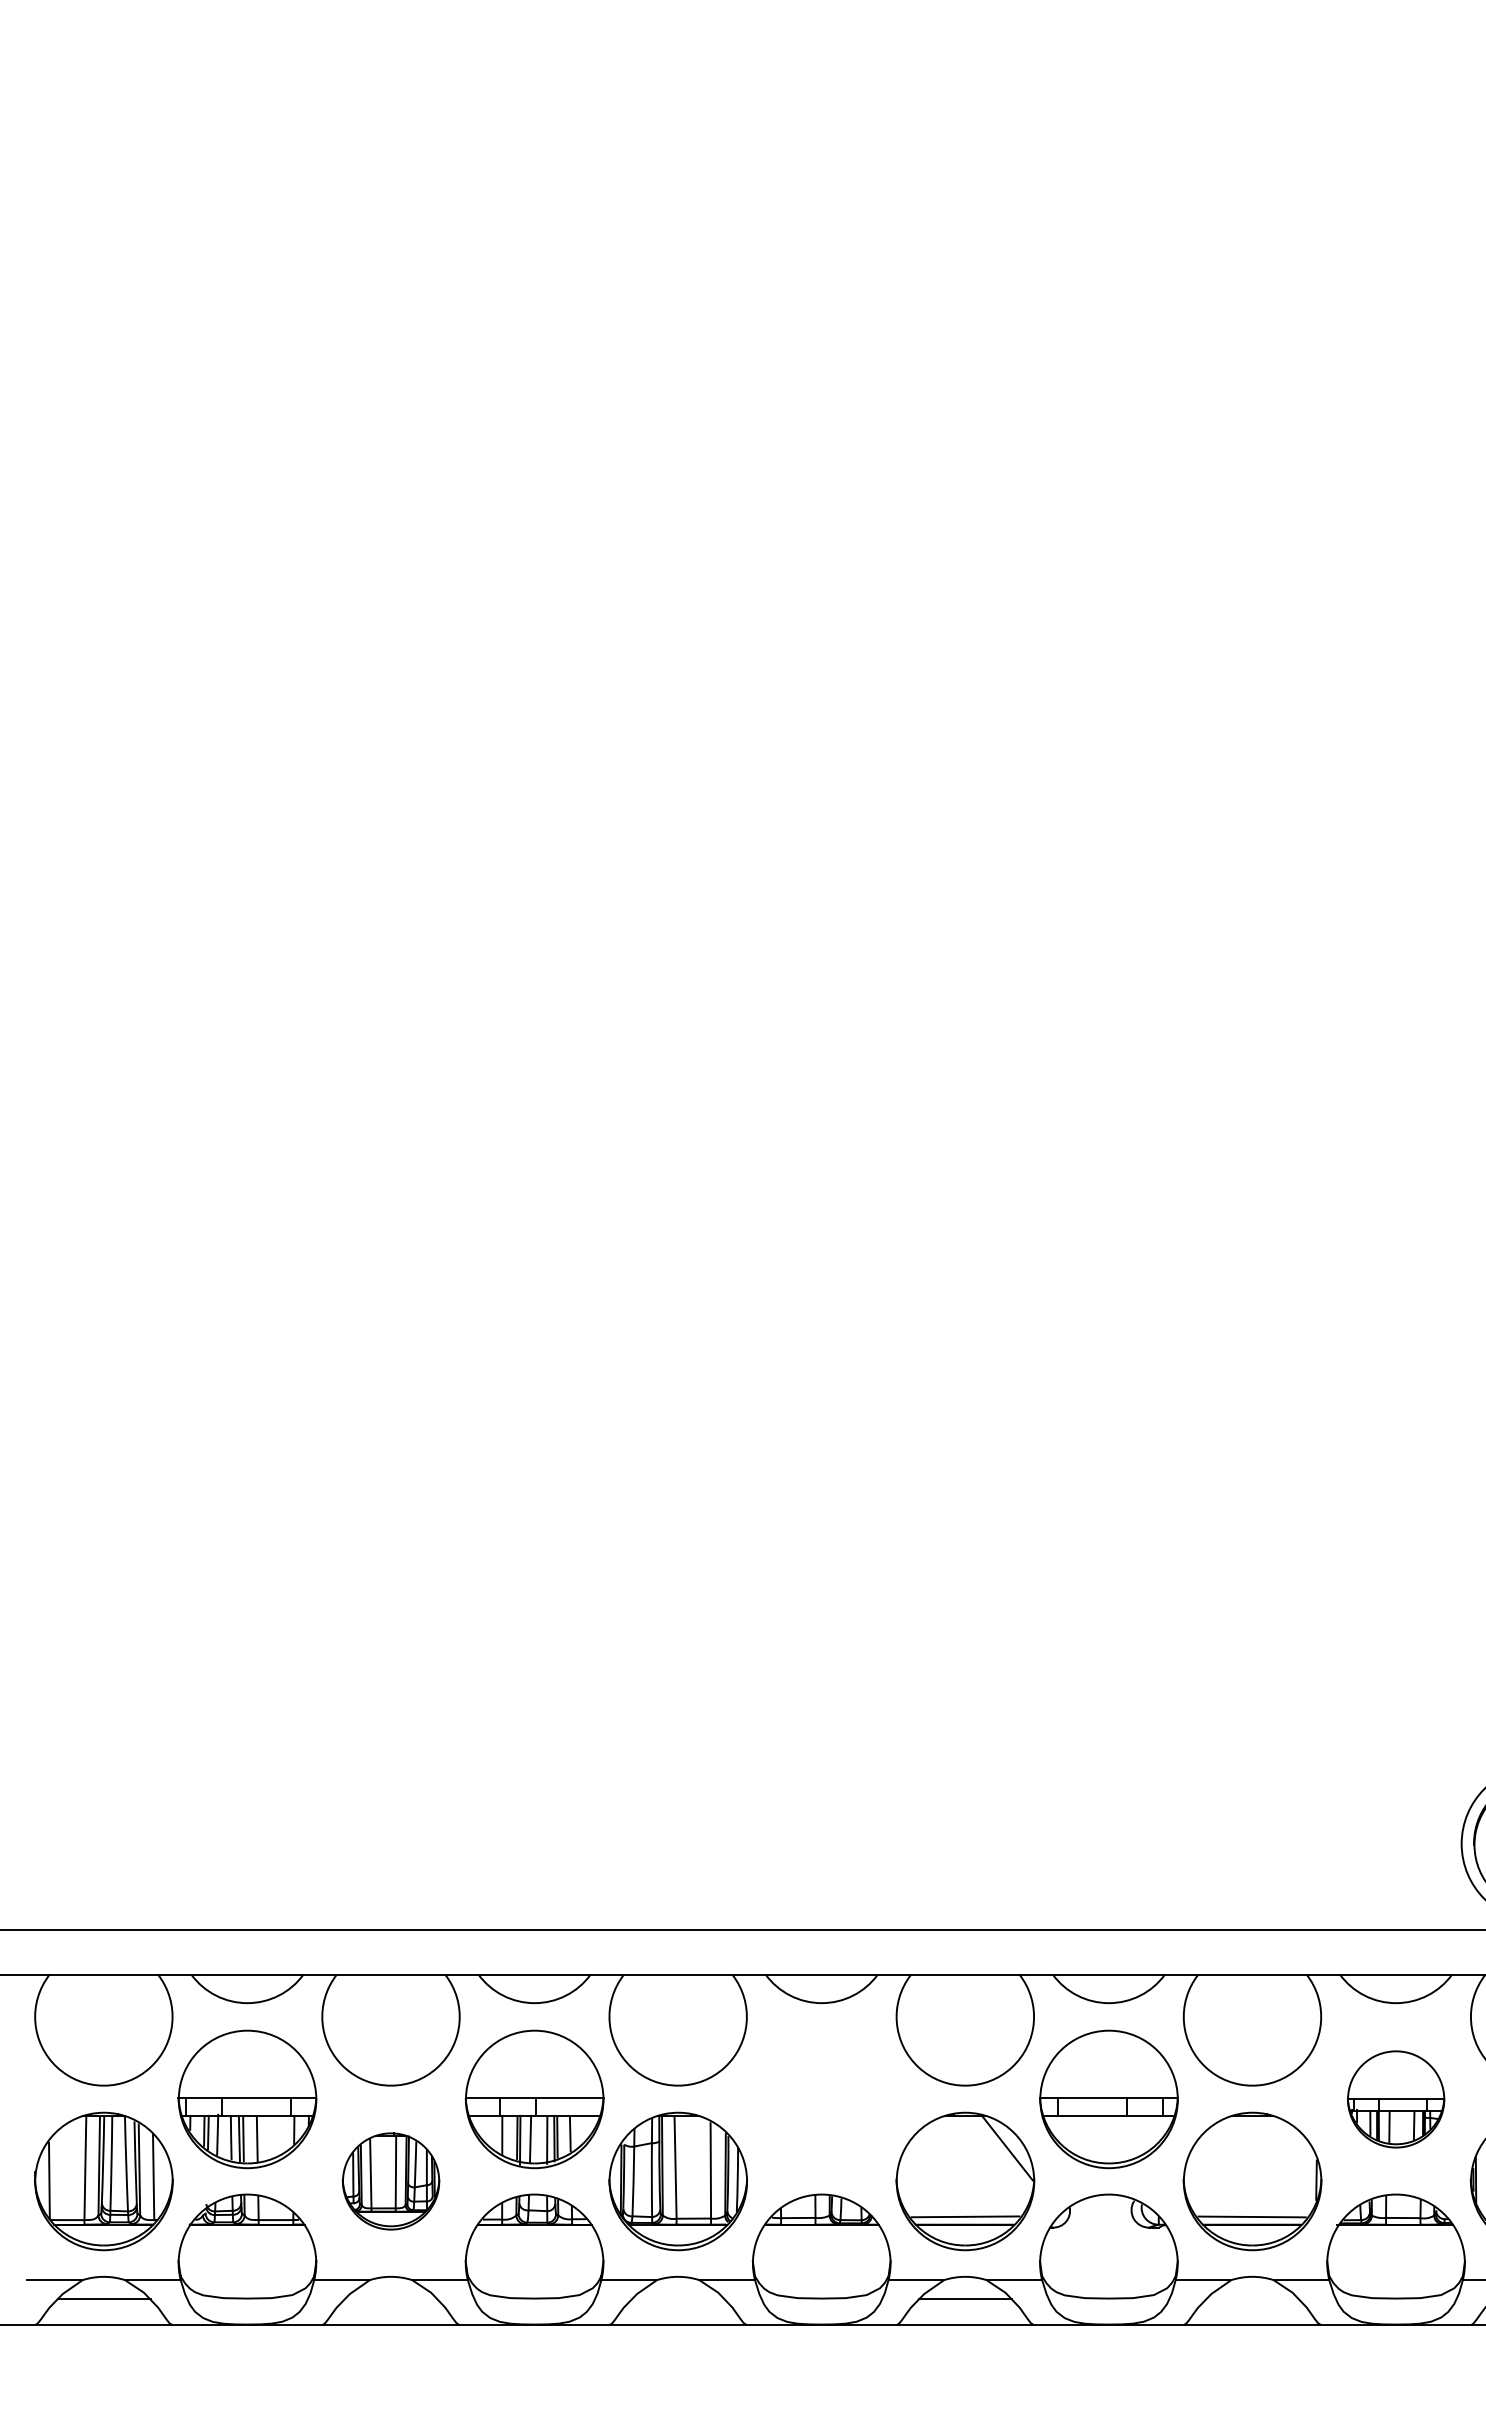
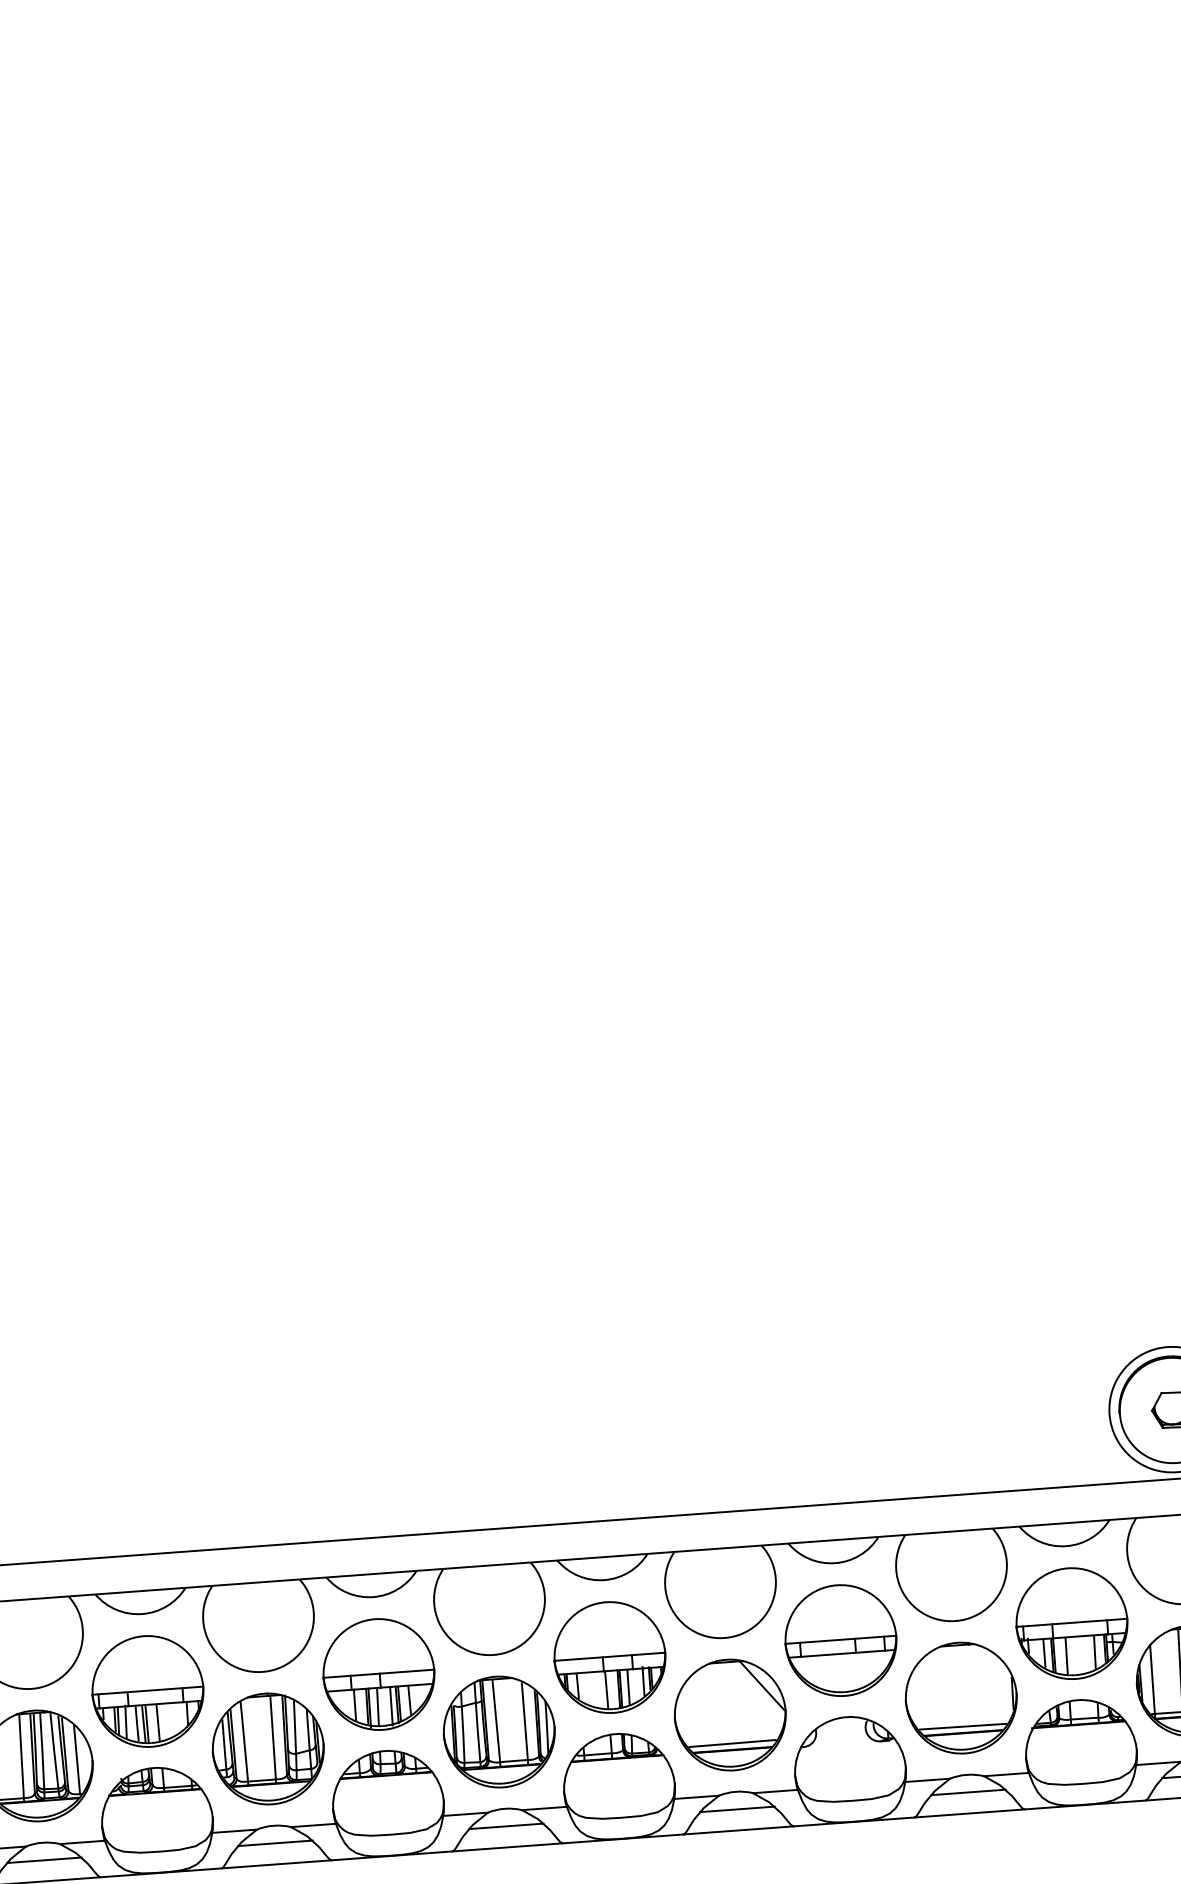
part: (821, 2099) -> (609, 1657), added
part: (1395, 2099) -> (1071, 1623), size x1.43
part: (390, 2181) -> (267, 1749), size x1.43
line: (390, 2298) -> (274, 1843), added
line: (678, 2298) -> (506, 1826), added
line: (1252, 2298) -> (968, 1792), added

